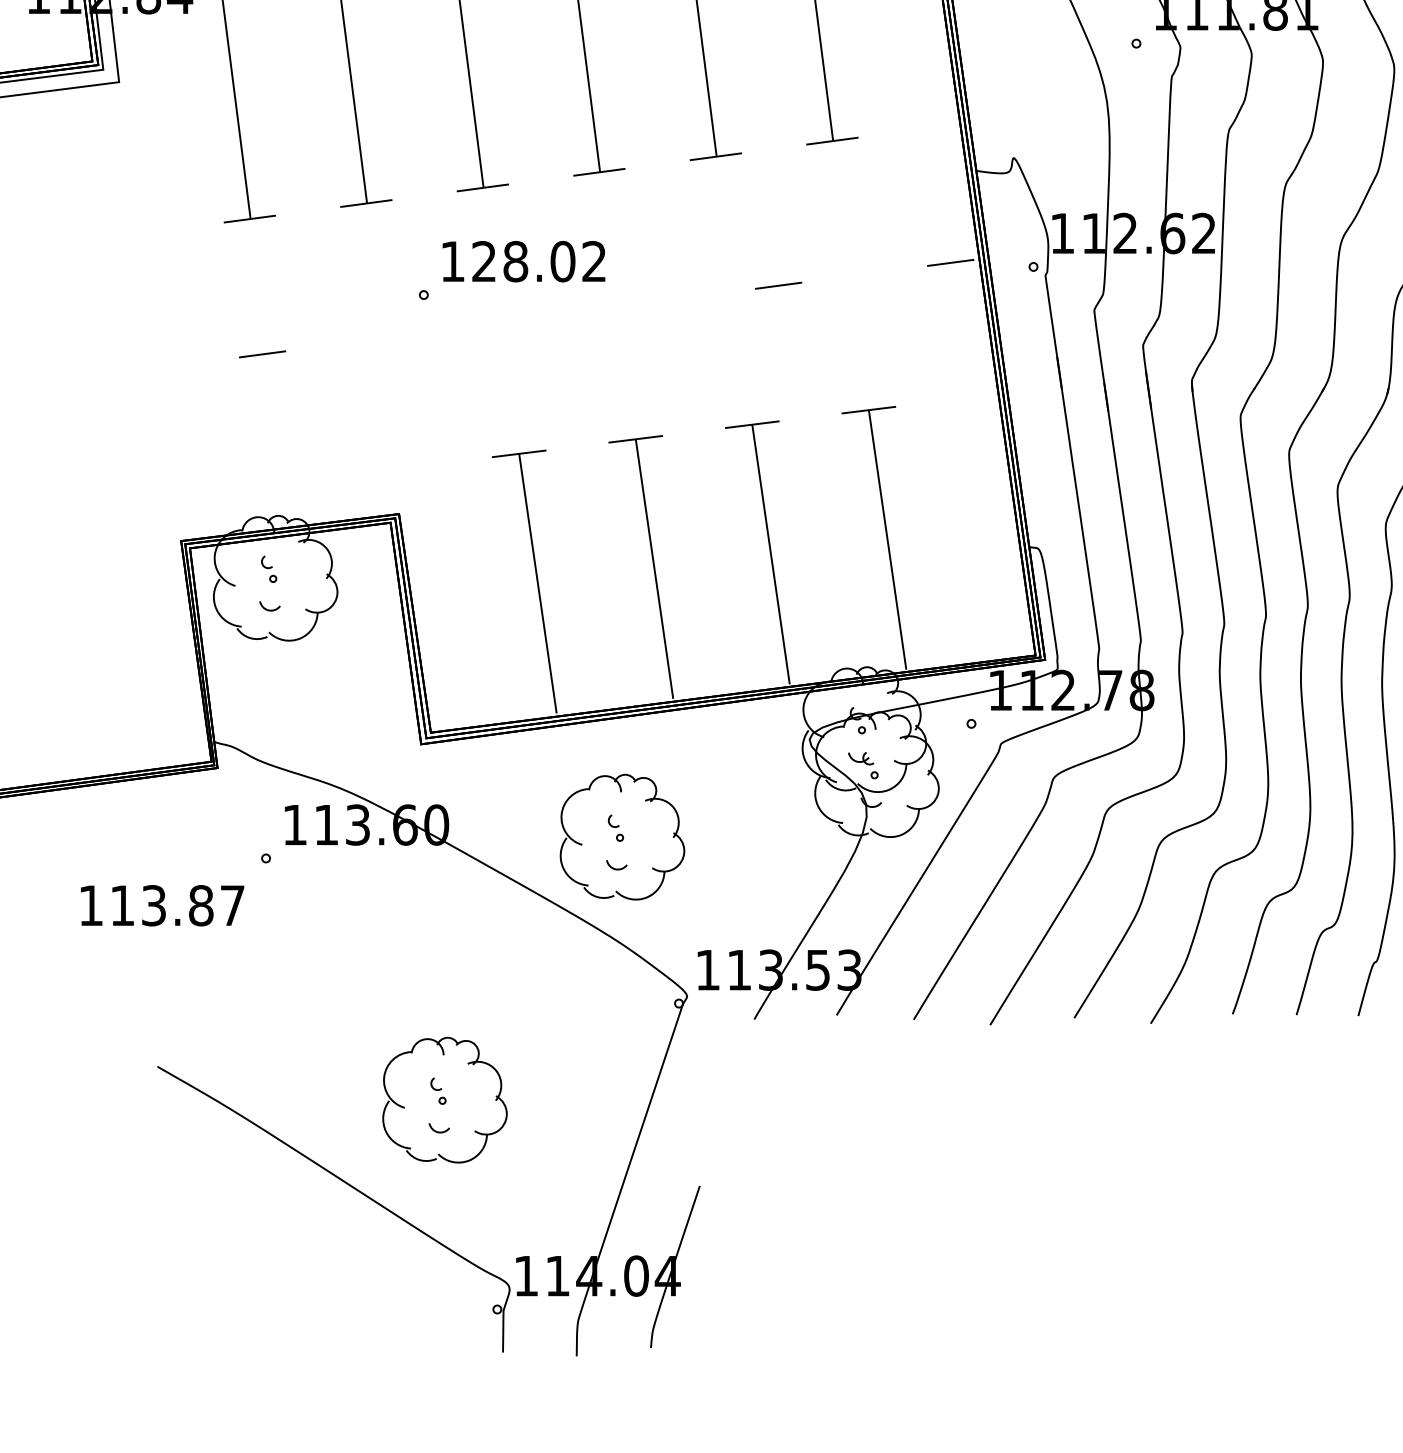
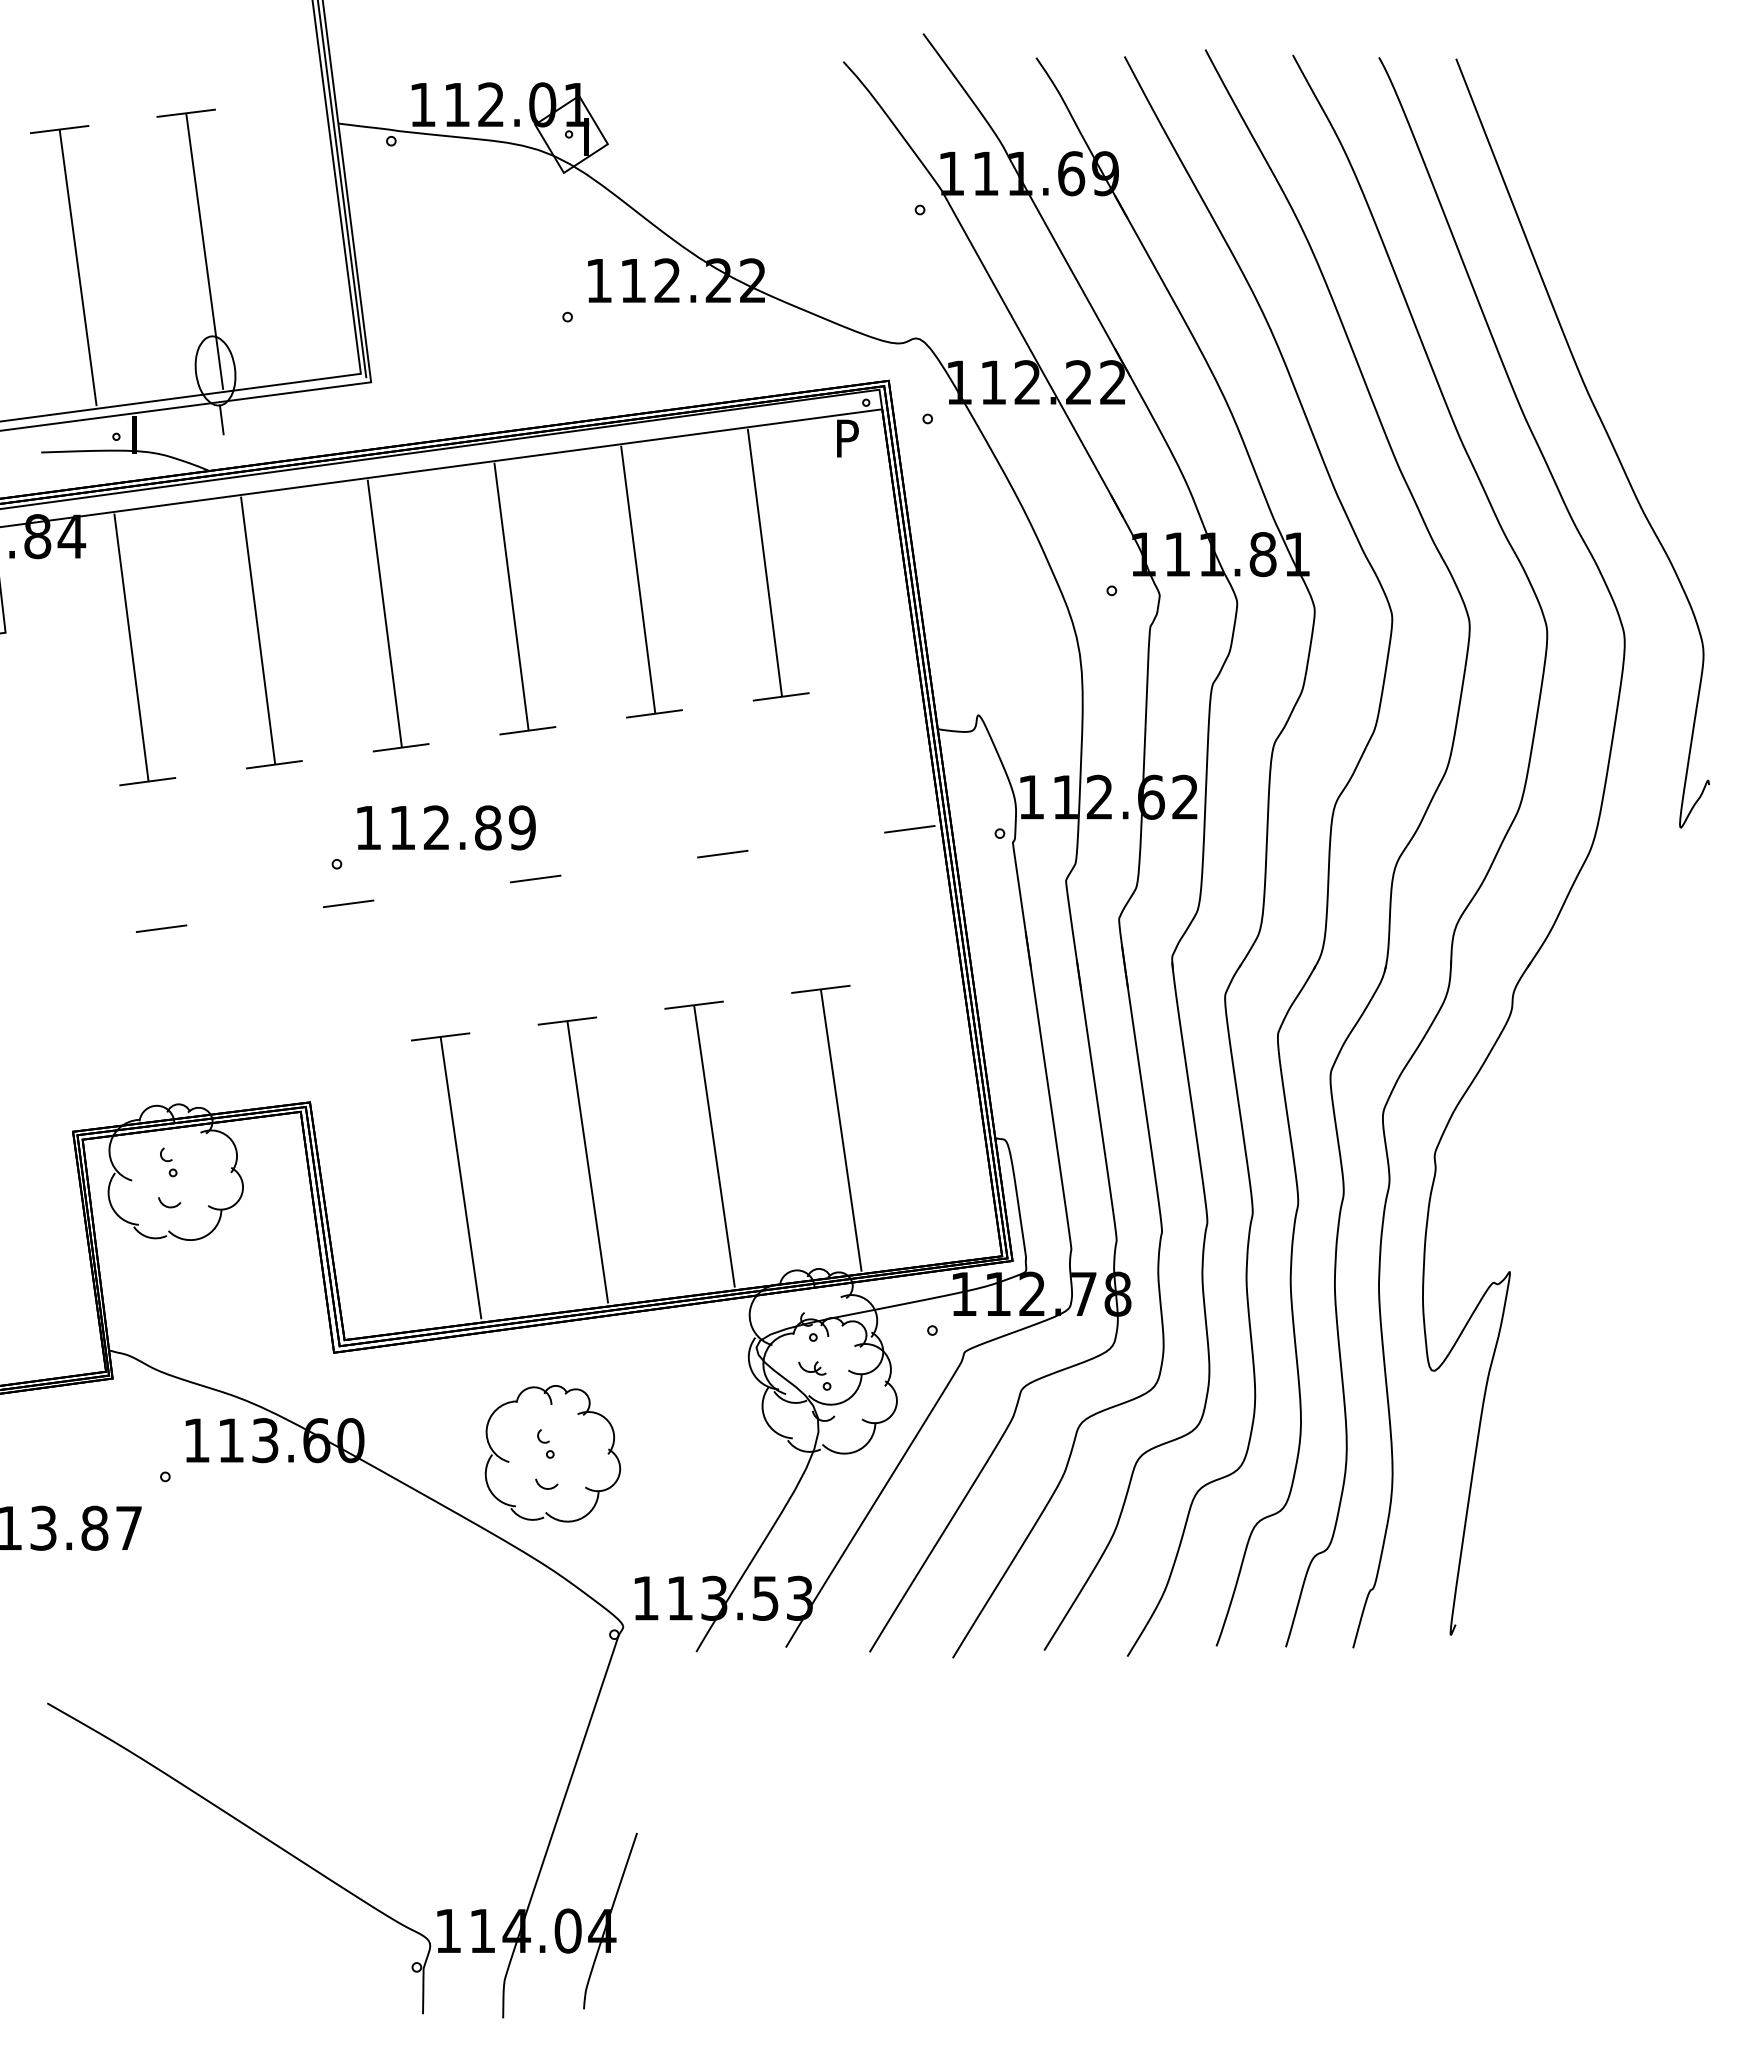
text: (539, 261) -> (462, 827), 128.02 -> 112.89
line: (606, 308) -> (535, 878), added
line: (434, 331) -> (348, 903), added
part: (444, 1099) -> (359, 1739), removed

